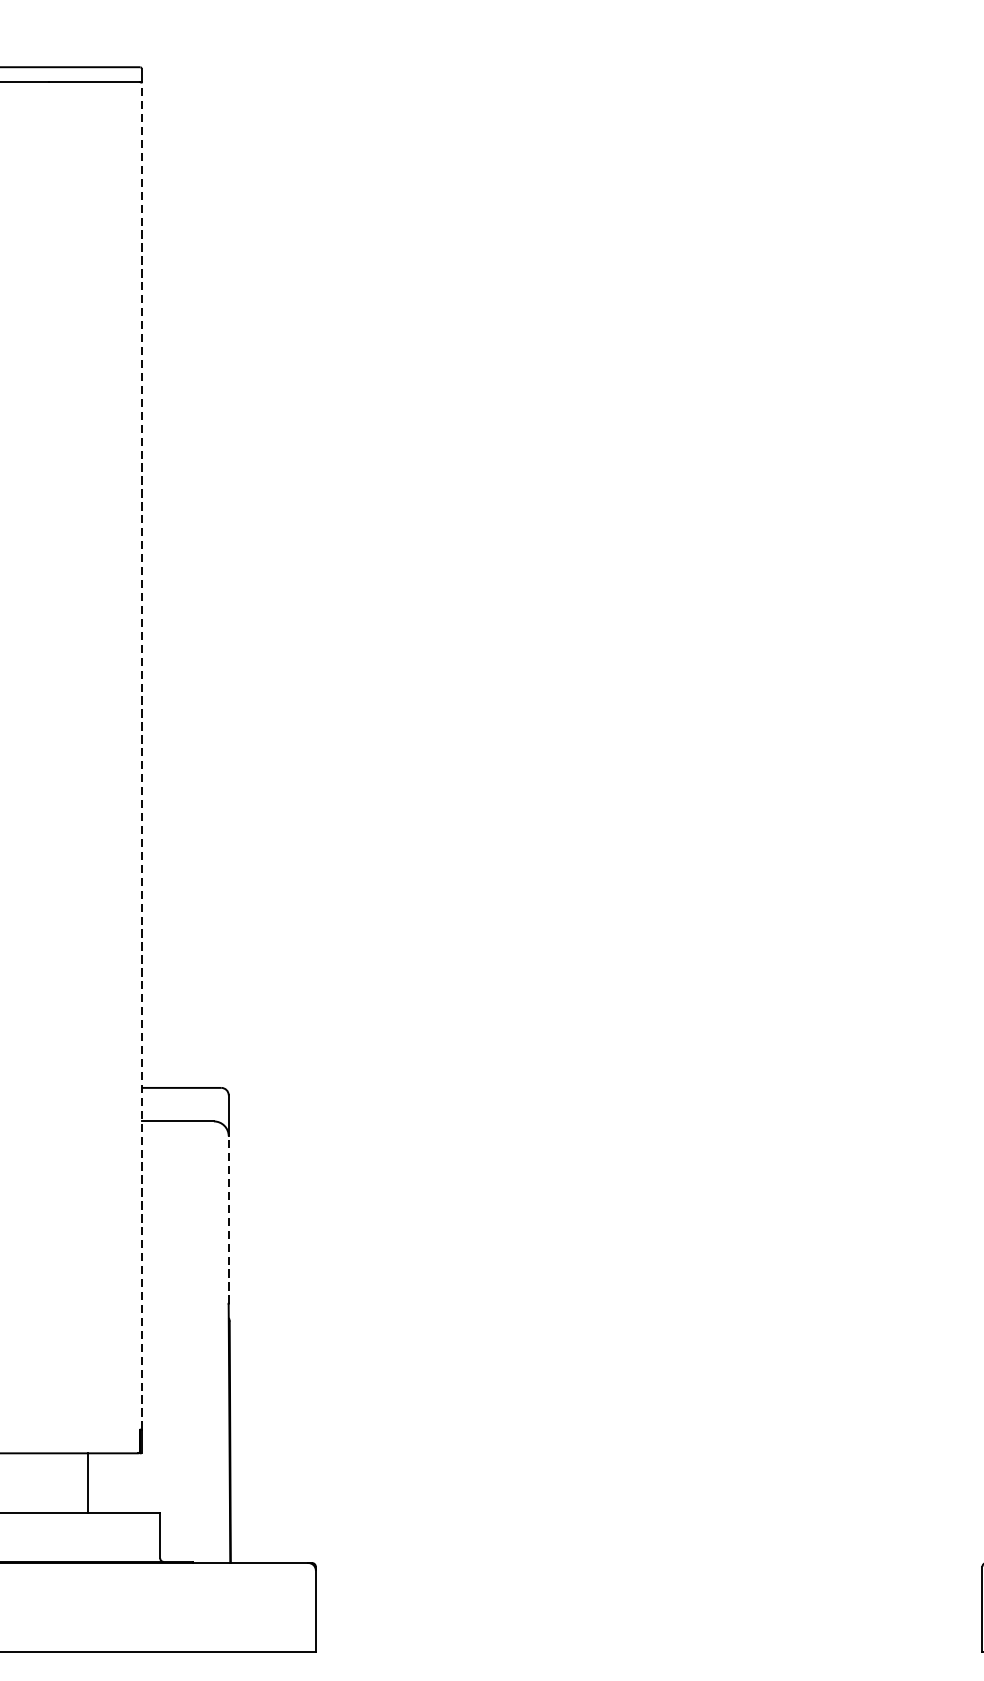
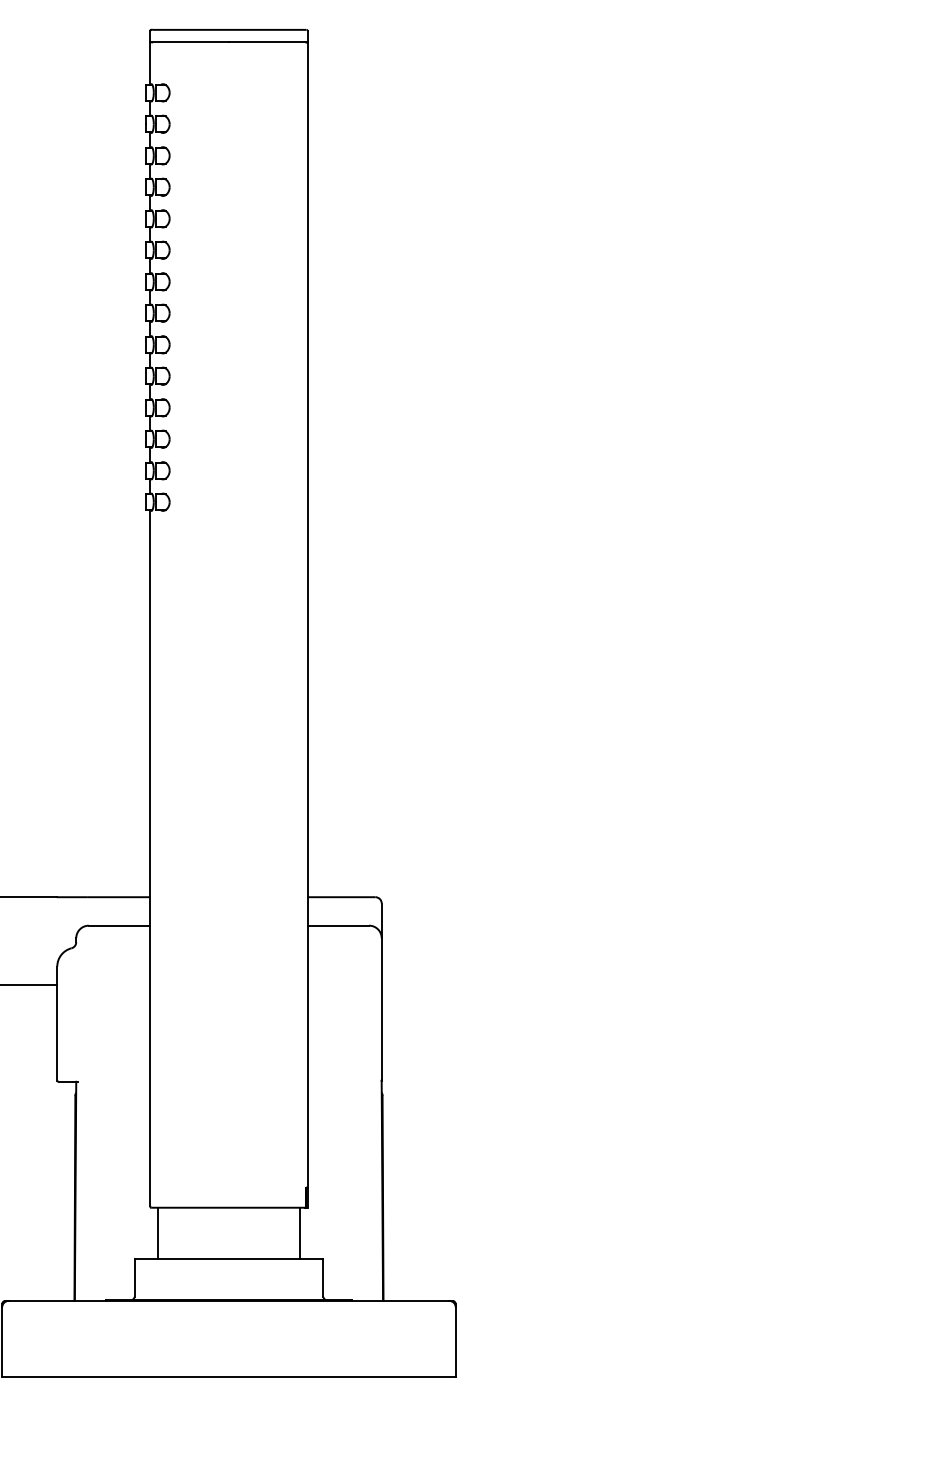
line: (141, 756) -> (307, 615), dashed -> solid
line: (228, 1218) -> (381, 1008), dashed -> solid
line: (87, 1482) -> (299, 1232), moved

